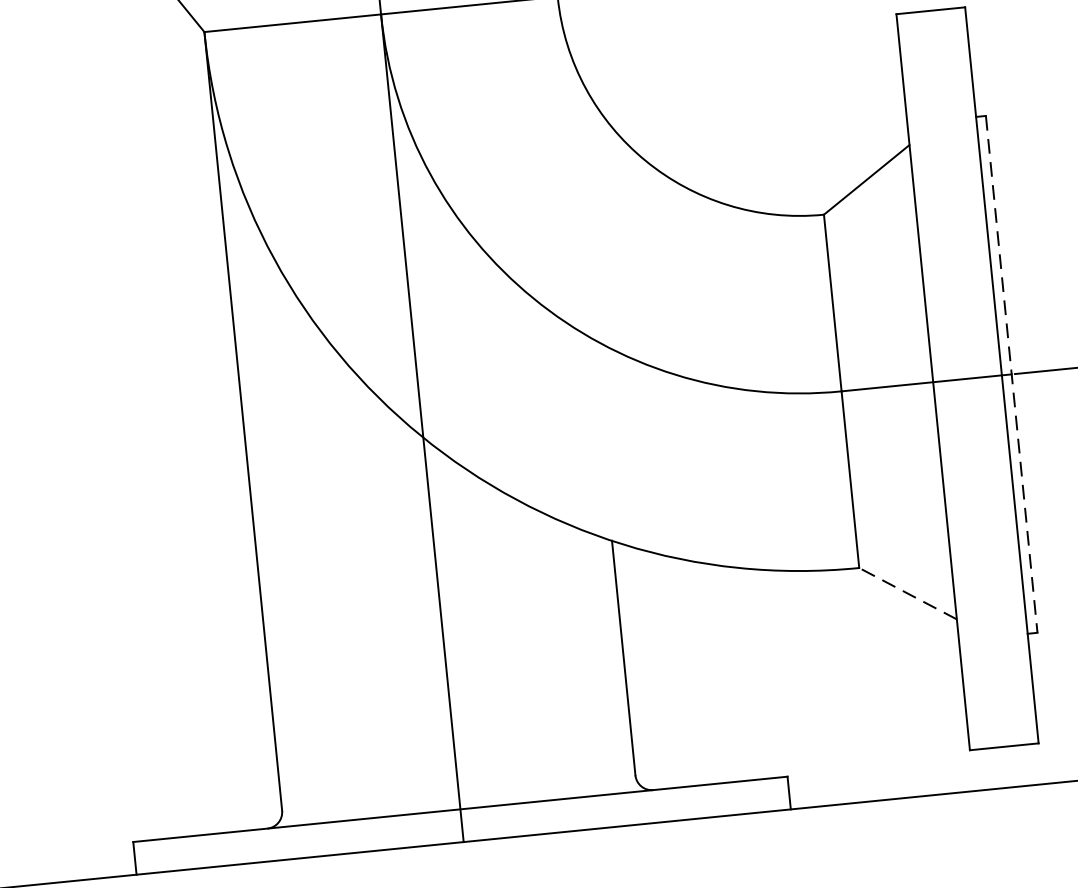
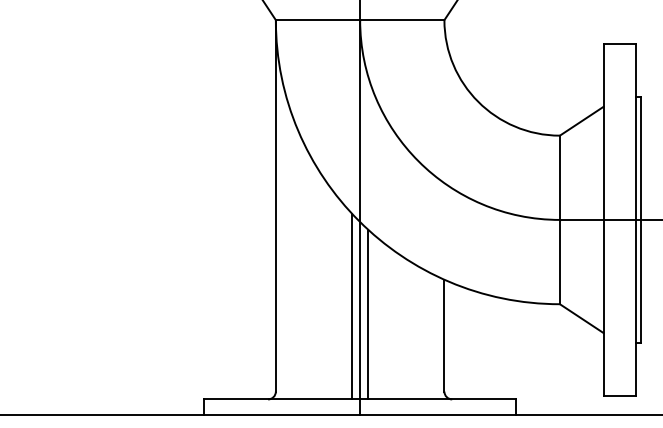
line: (1012, 375) -> (641, 220), dashed -> solid
line: (907, 593) -> (581, 318), dashed -> solid
line: (424, 616) -> (352, 306), added
line: (458, 629) -> (367, 314), added

